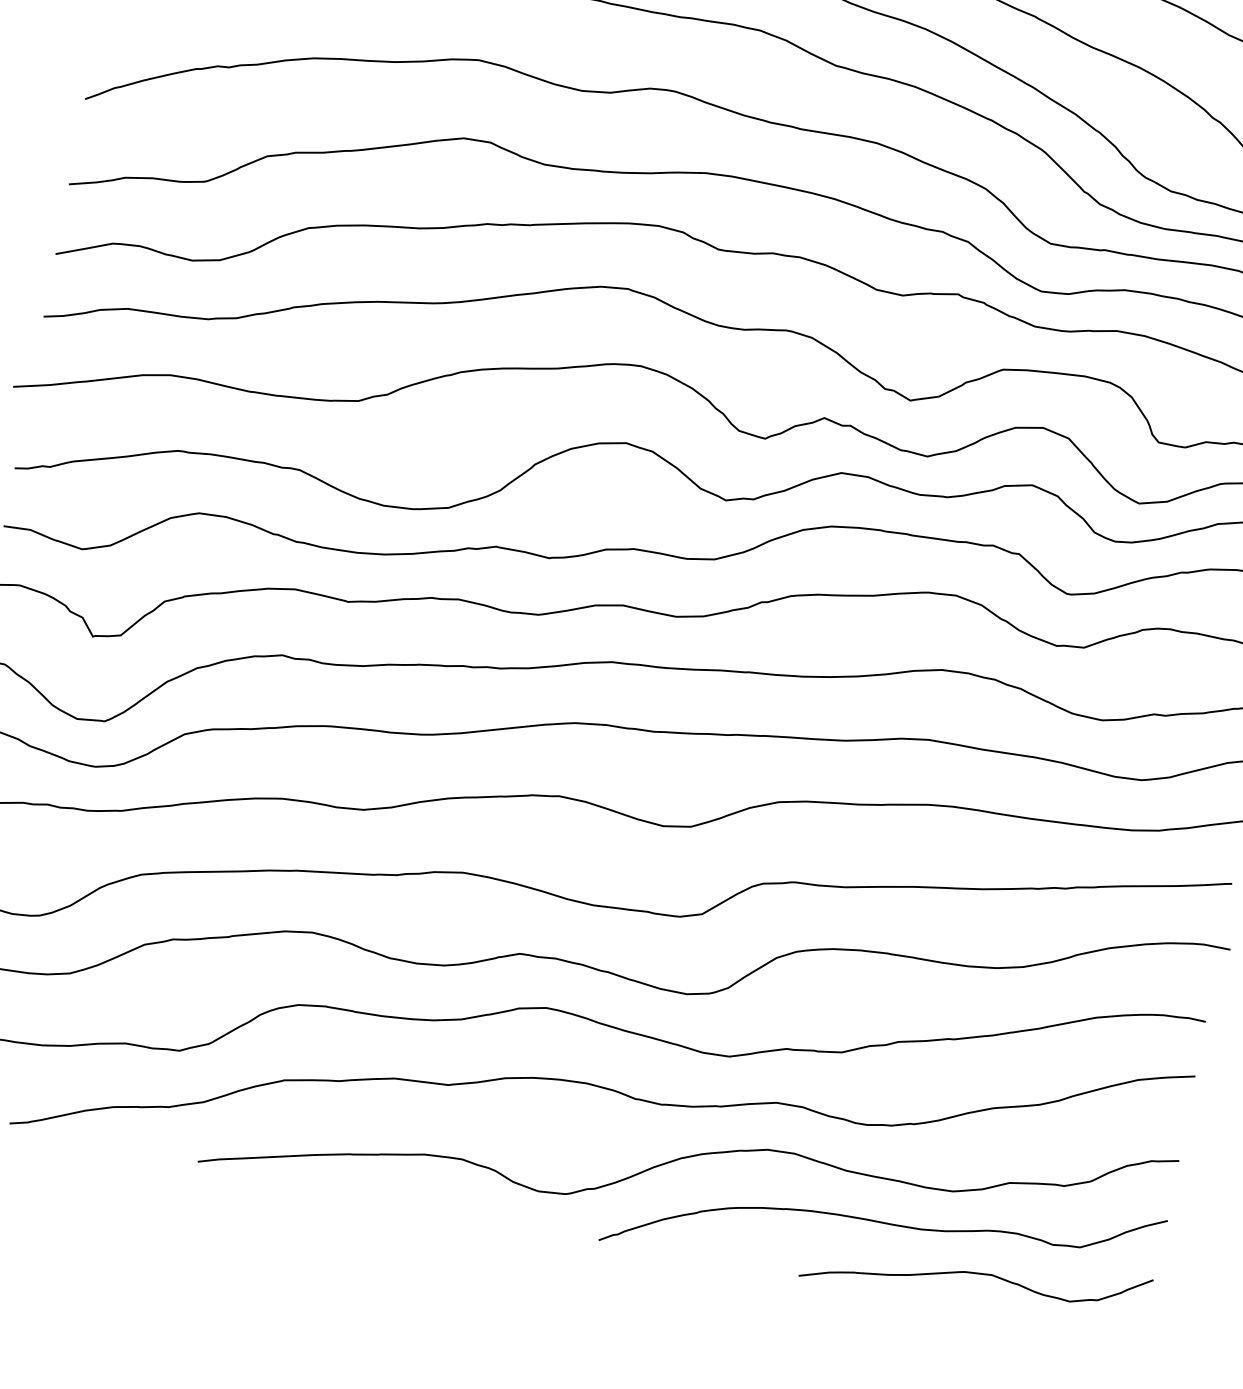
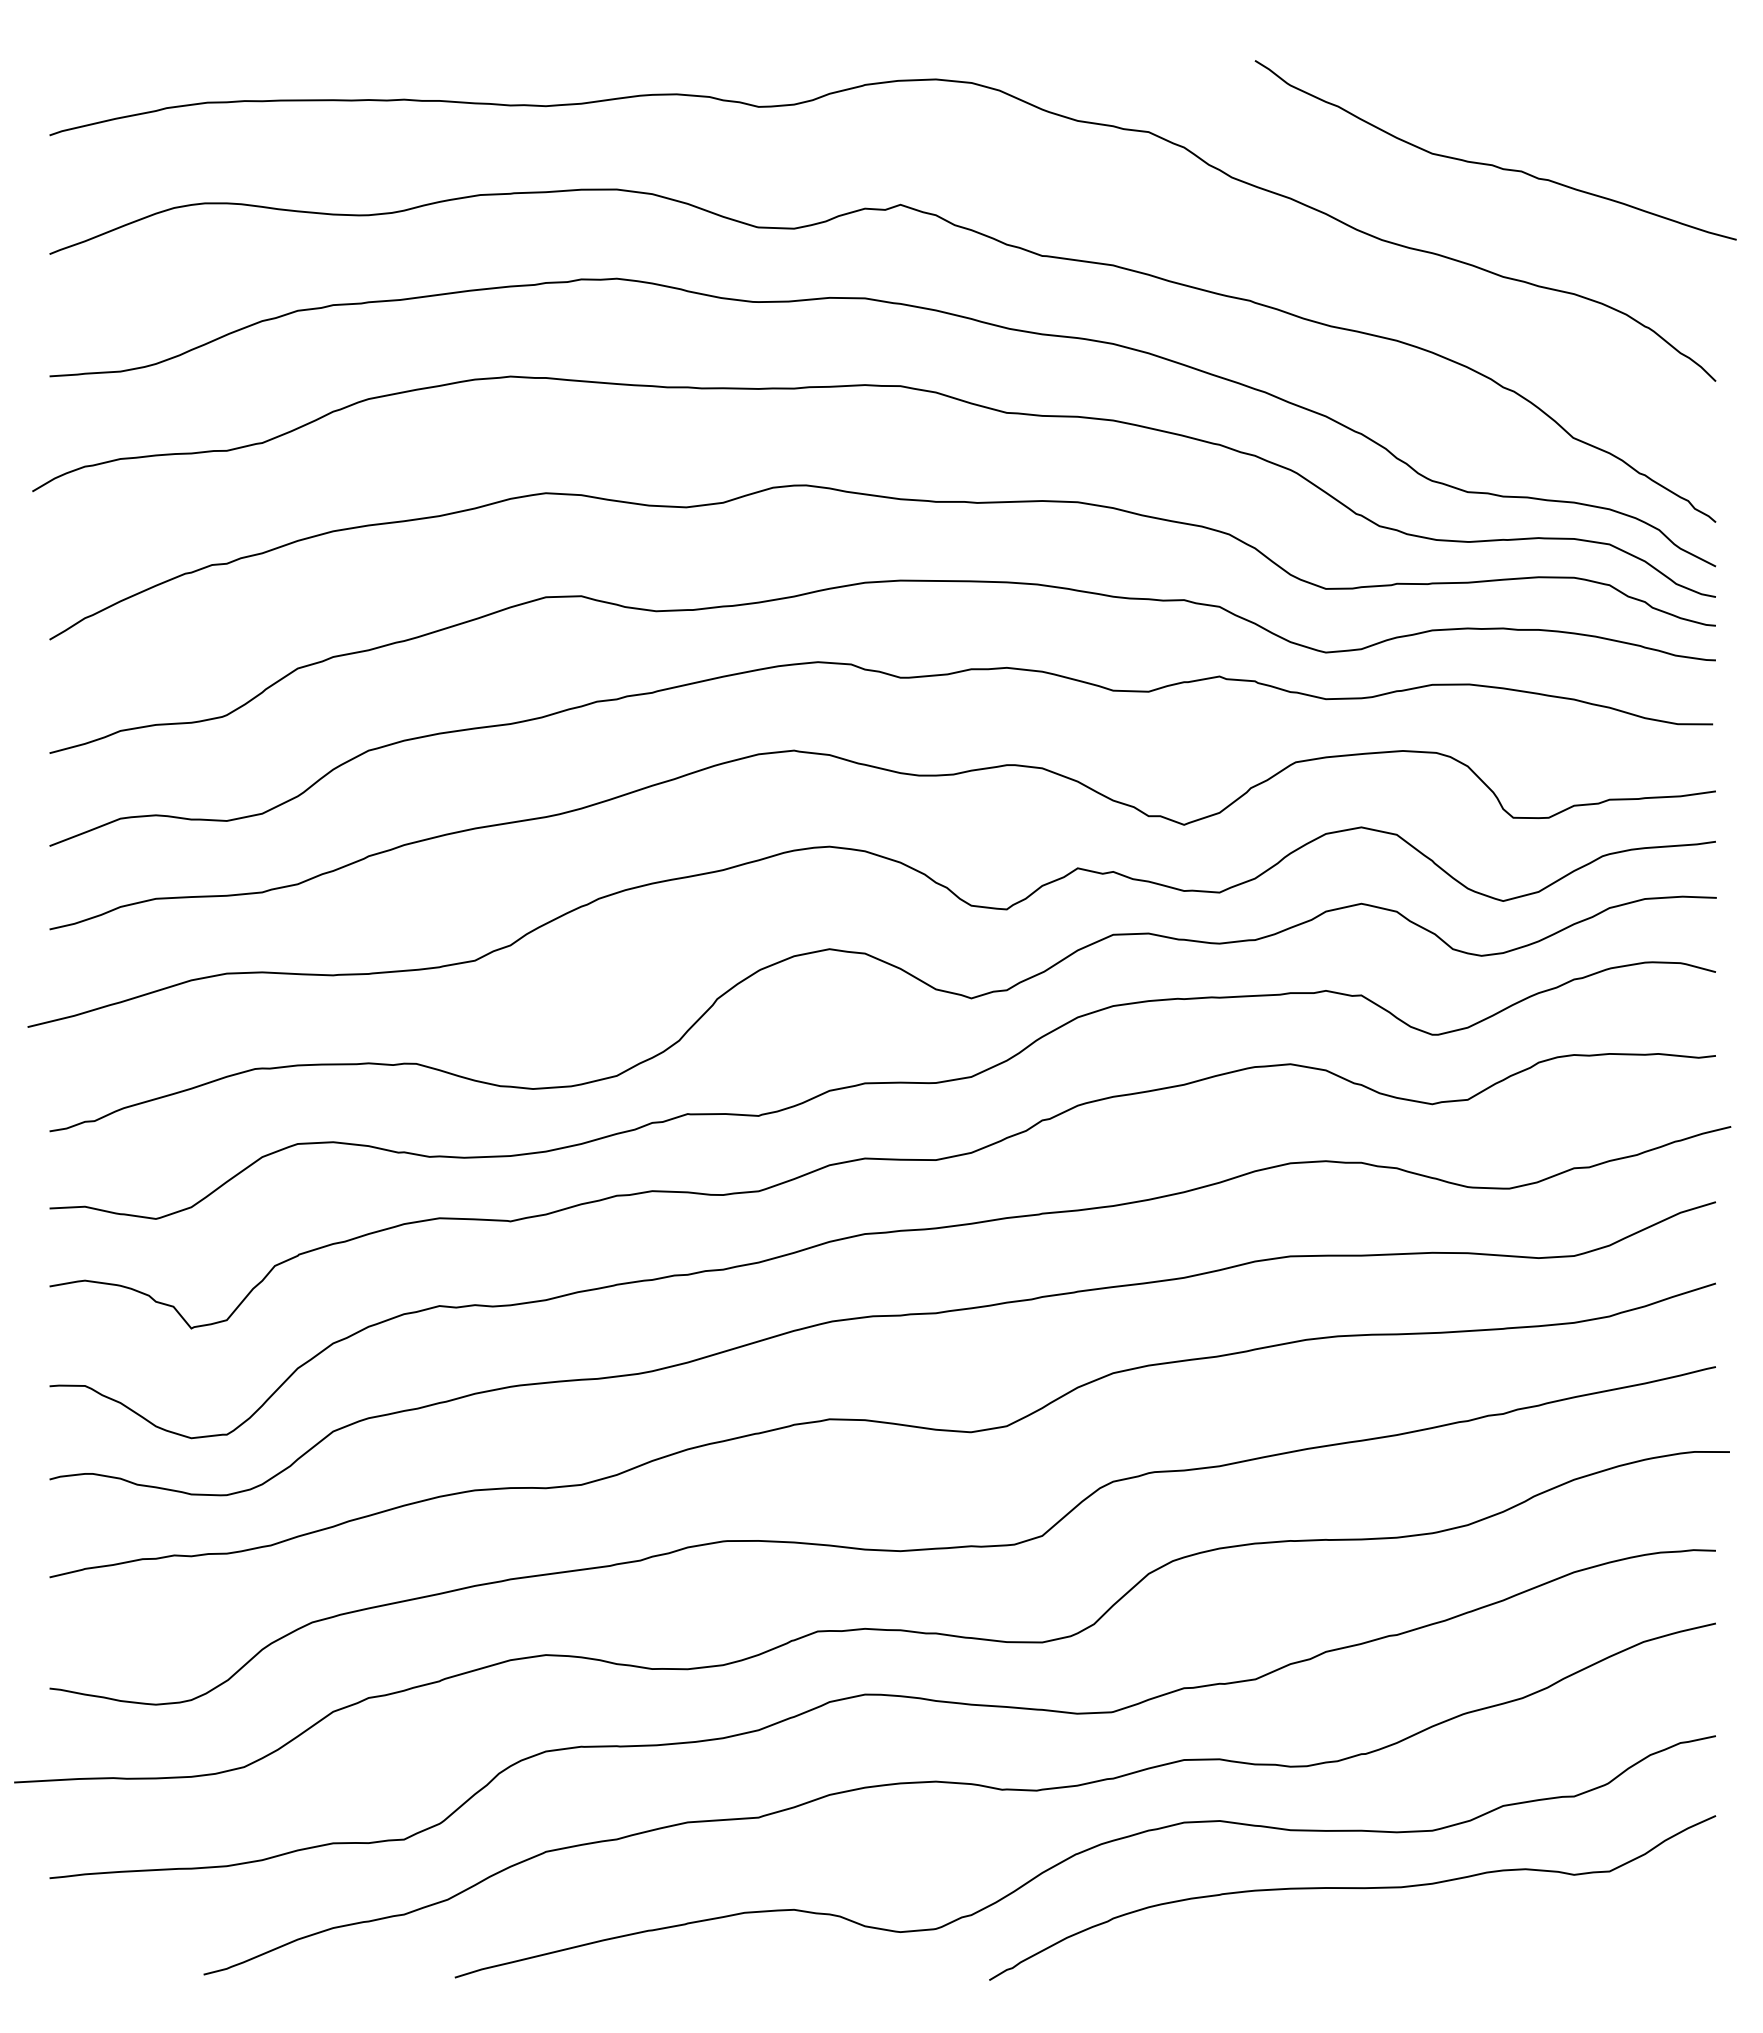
curve: (976, 1274) -> (1482, 1931), removed

